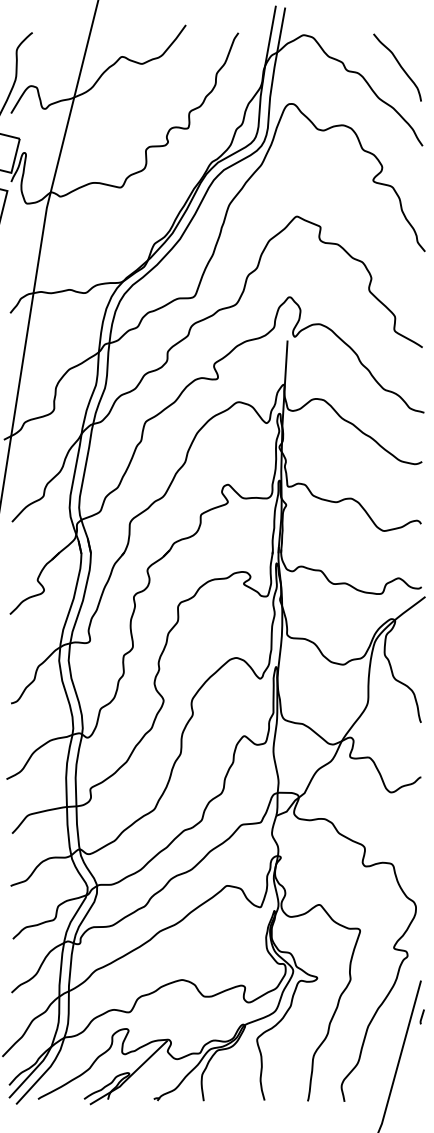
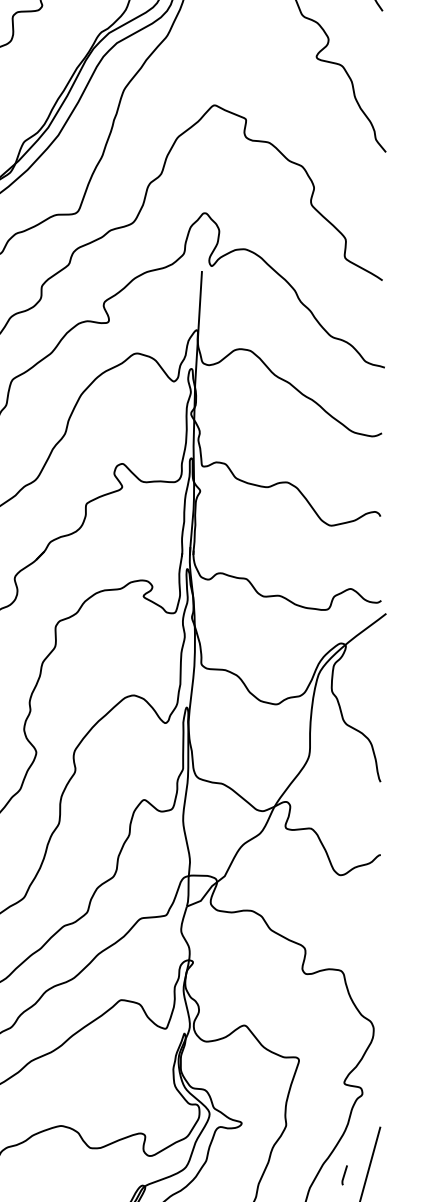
line: (421, 1016) -> (343, 1174), moved

